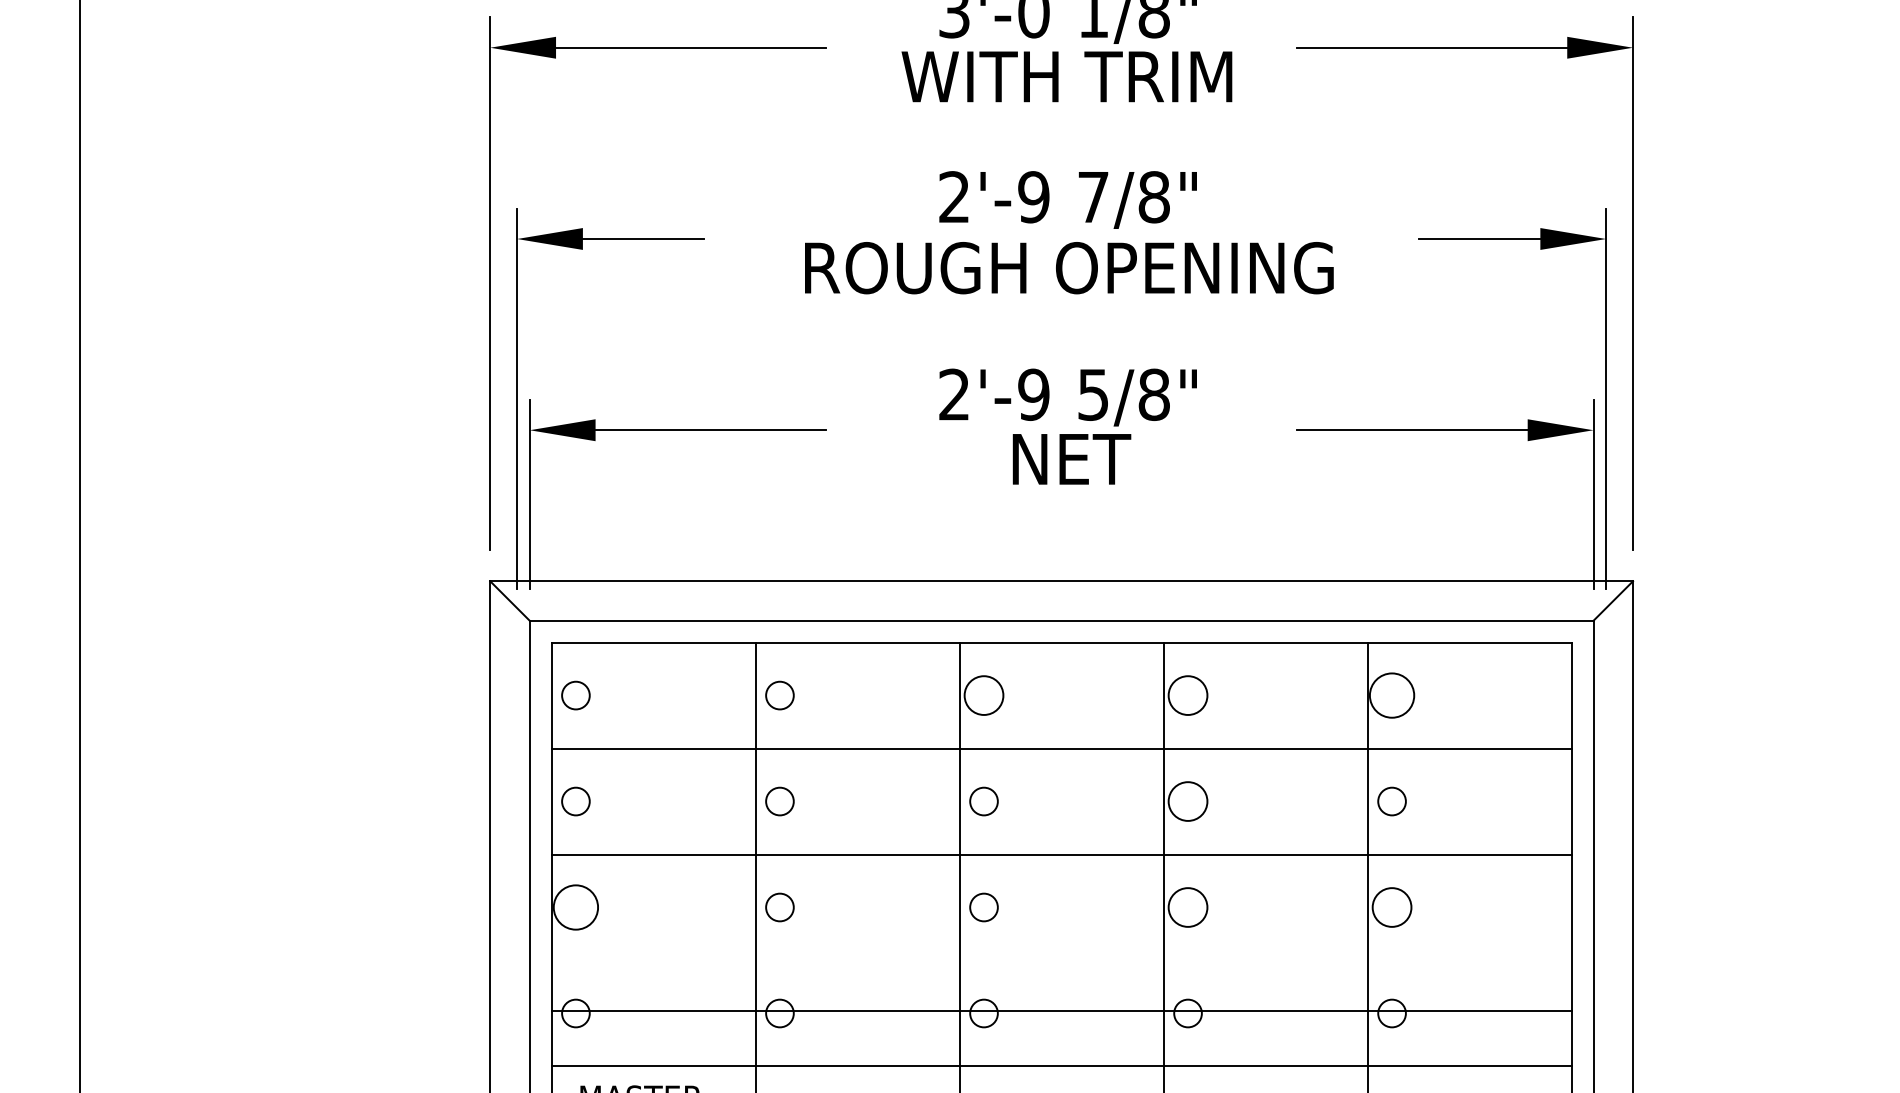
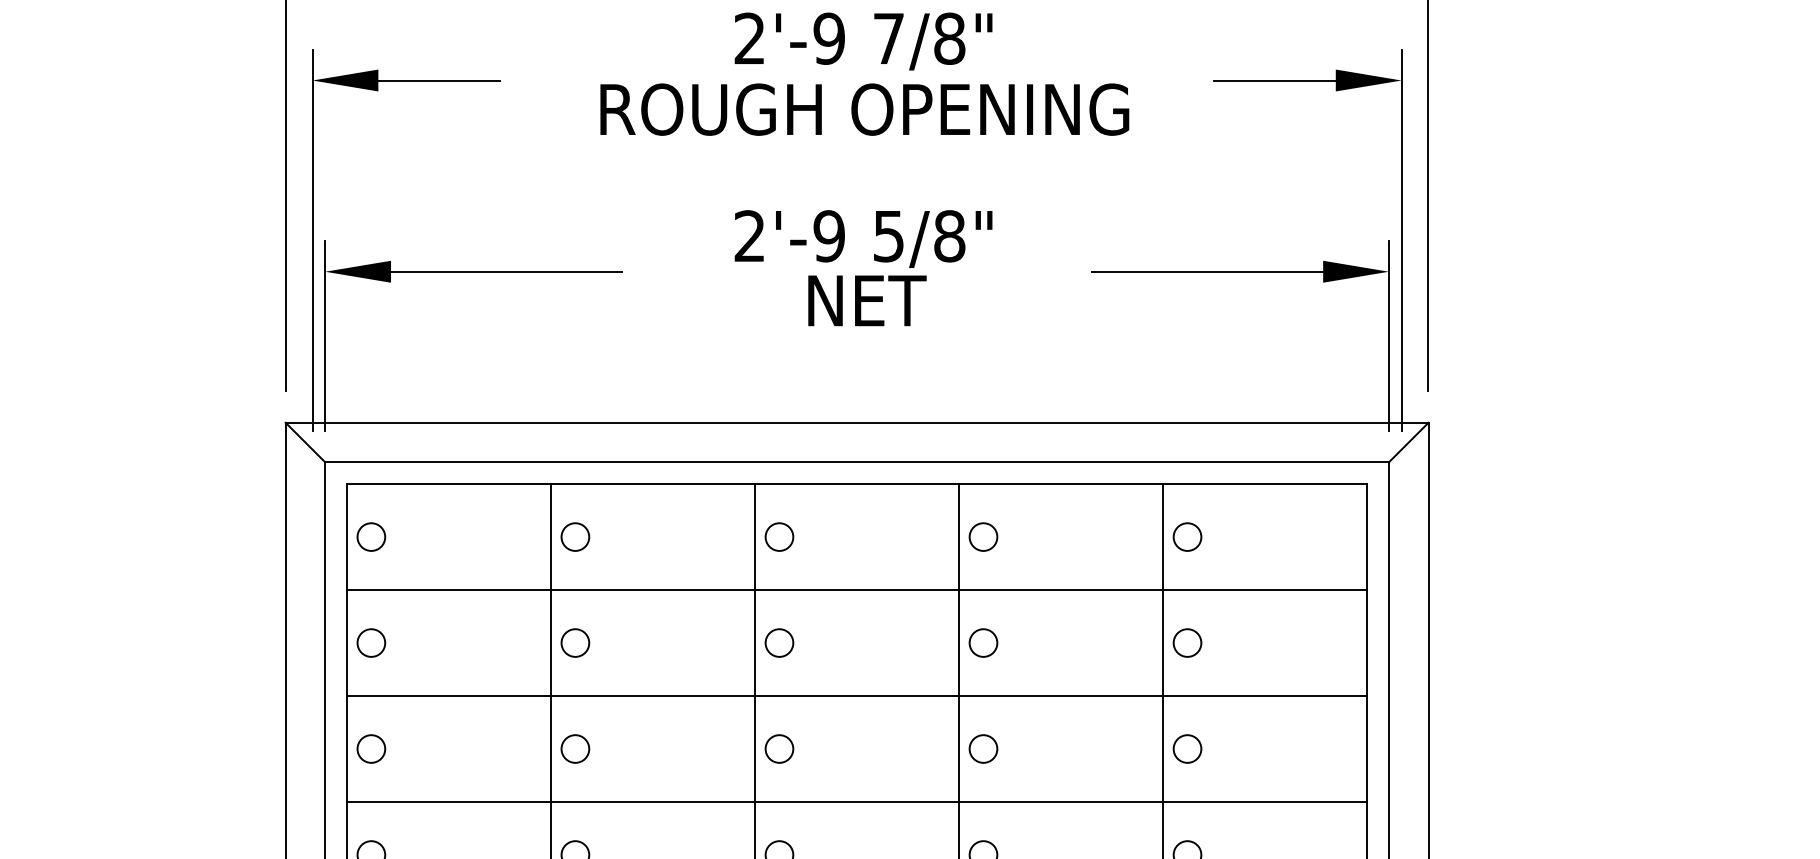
circle: (983, 695) -> (778, 537), size x0.71
circle: (1187, 695) -> (982, 537), size x0.71
circle: (1391, 695) -> (1186, 537), size x0.62
circle: (1187, 801) -> (982, 643), size x0.71
circle: (575, 907) -> (370, 749), size x0.62
circle: (1187, 907) -> (982, 749), size x0.71
circle: (1391, 907) -> (1186, 749), size x0.71
line: (1061, 1011) -> (856, 802), moved

